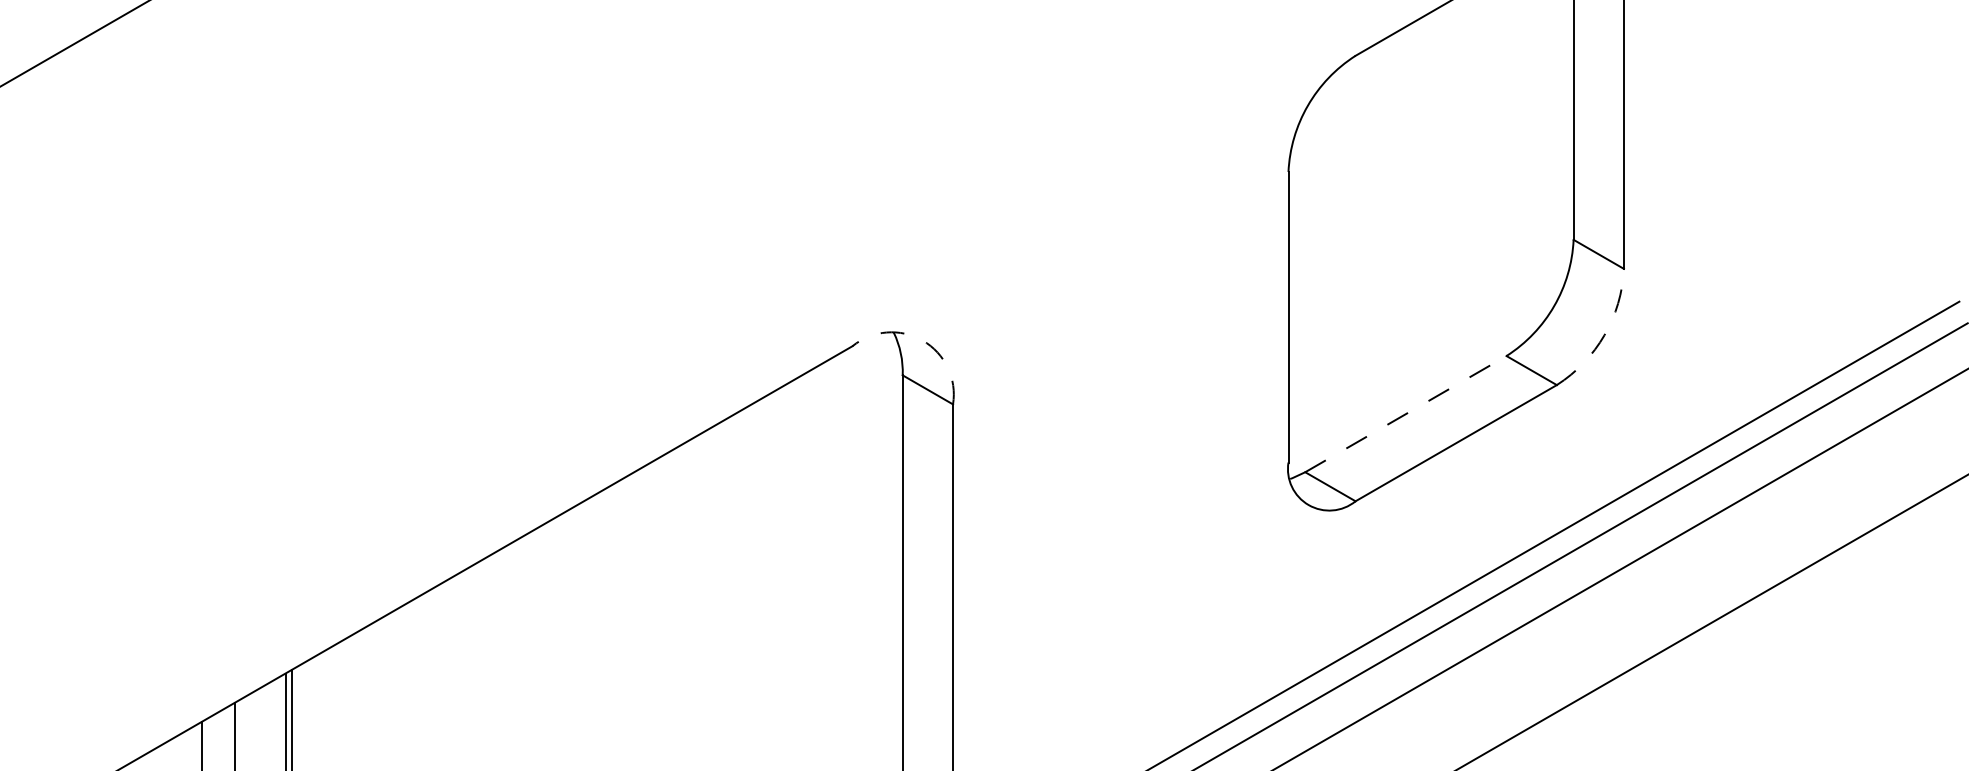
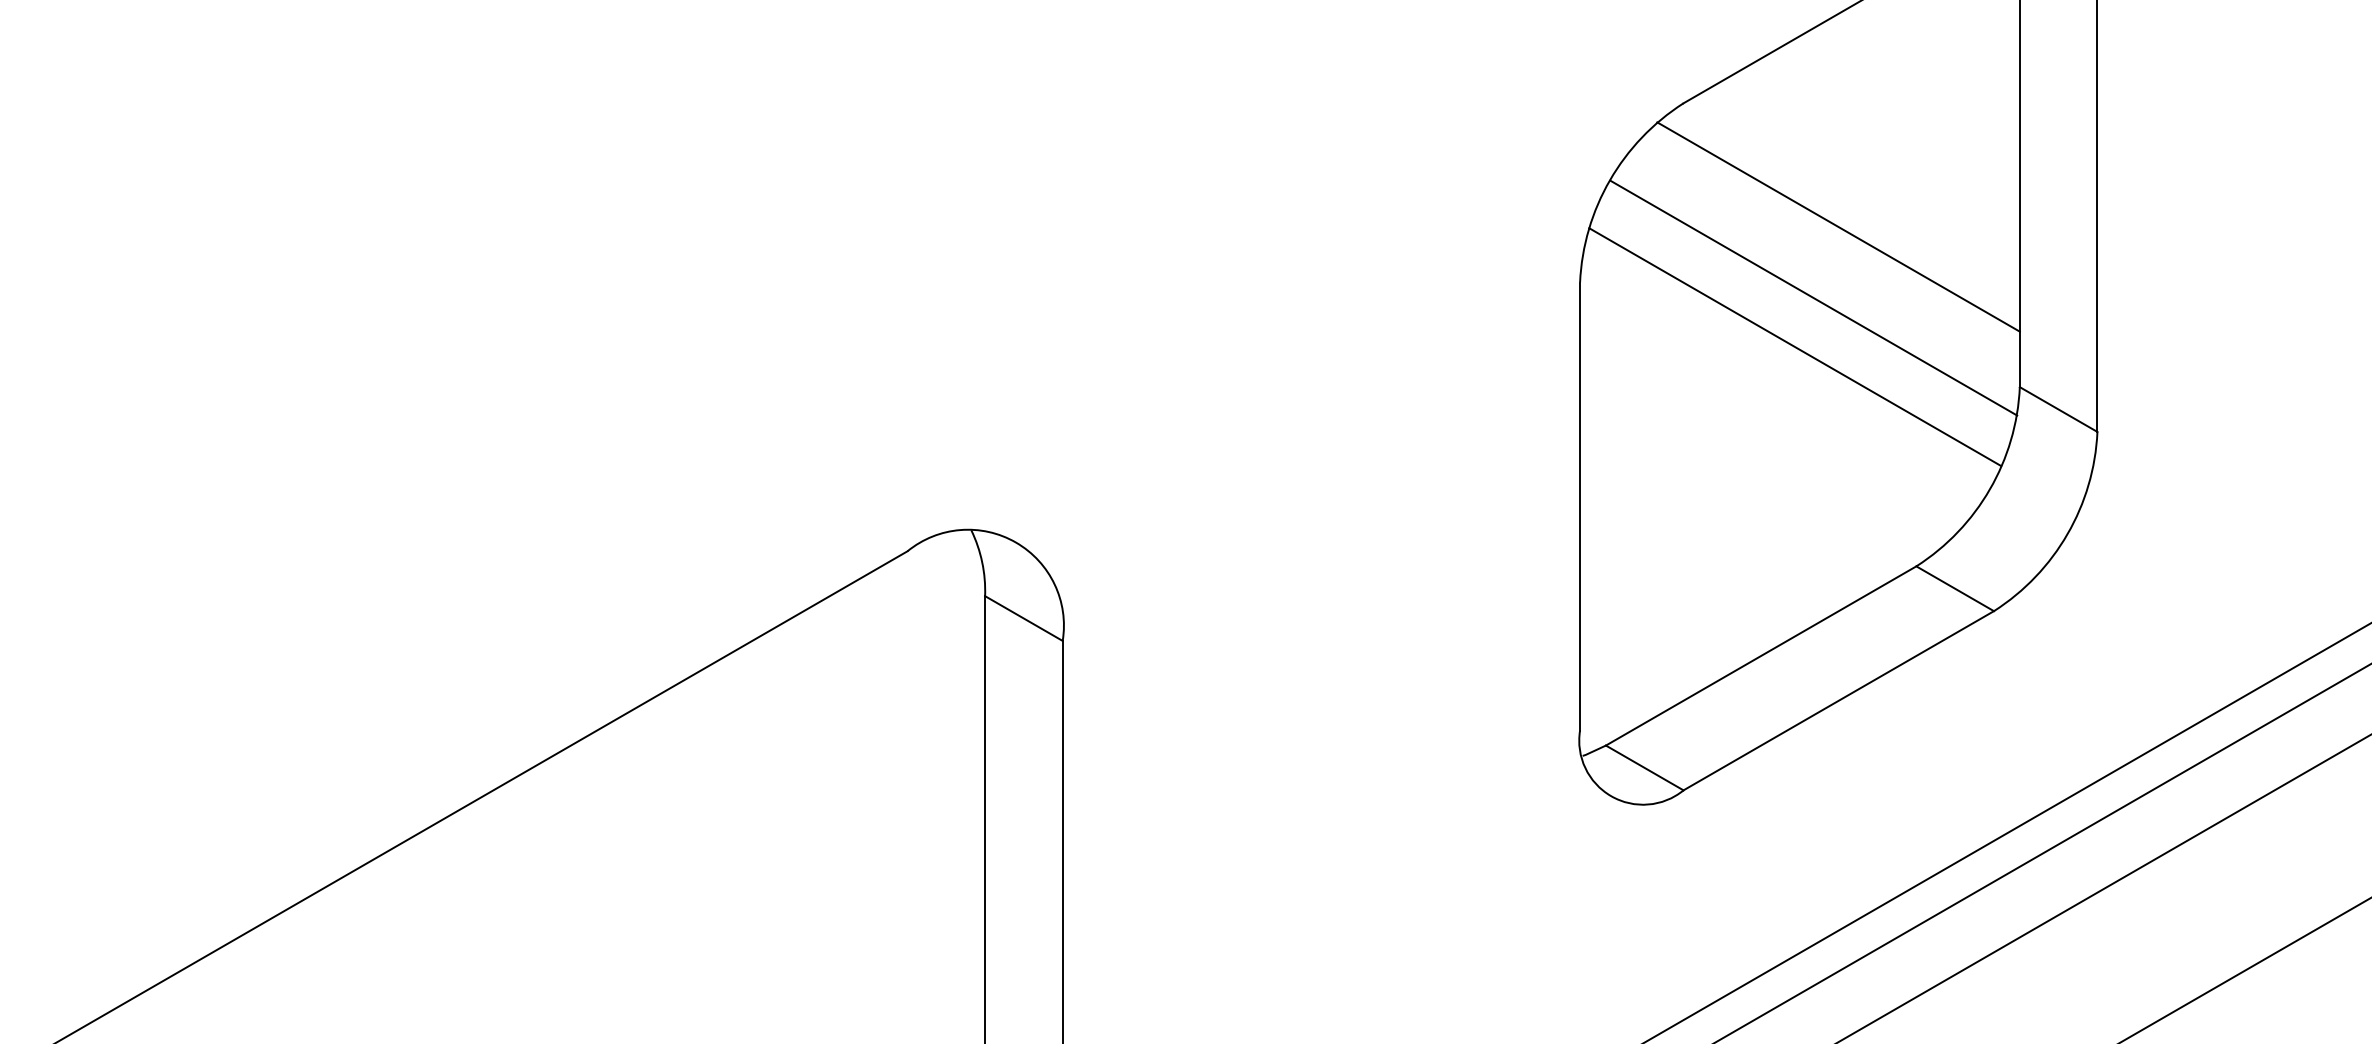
line: (1455, 135) -> (1837, 226), added
line: (1439, 181) -> (1812, 297), added
line: (1427, 213) -> (1794, 346), added
arc: (1604, 335) -> (2067, 534), dashed -> solid
arc: (922, 340) -> (1015, 542), dashed -> solid
line: (1406, 413) -> (1762, 654), dashed -> solid

